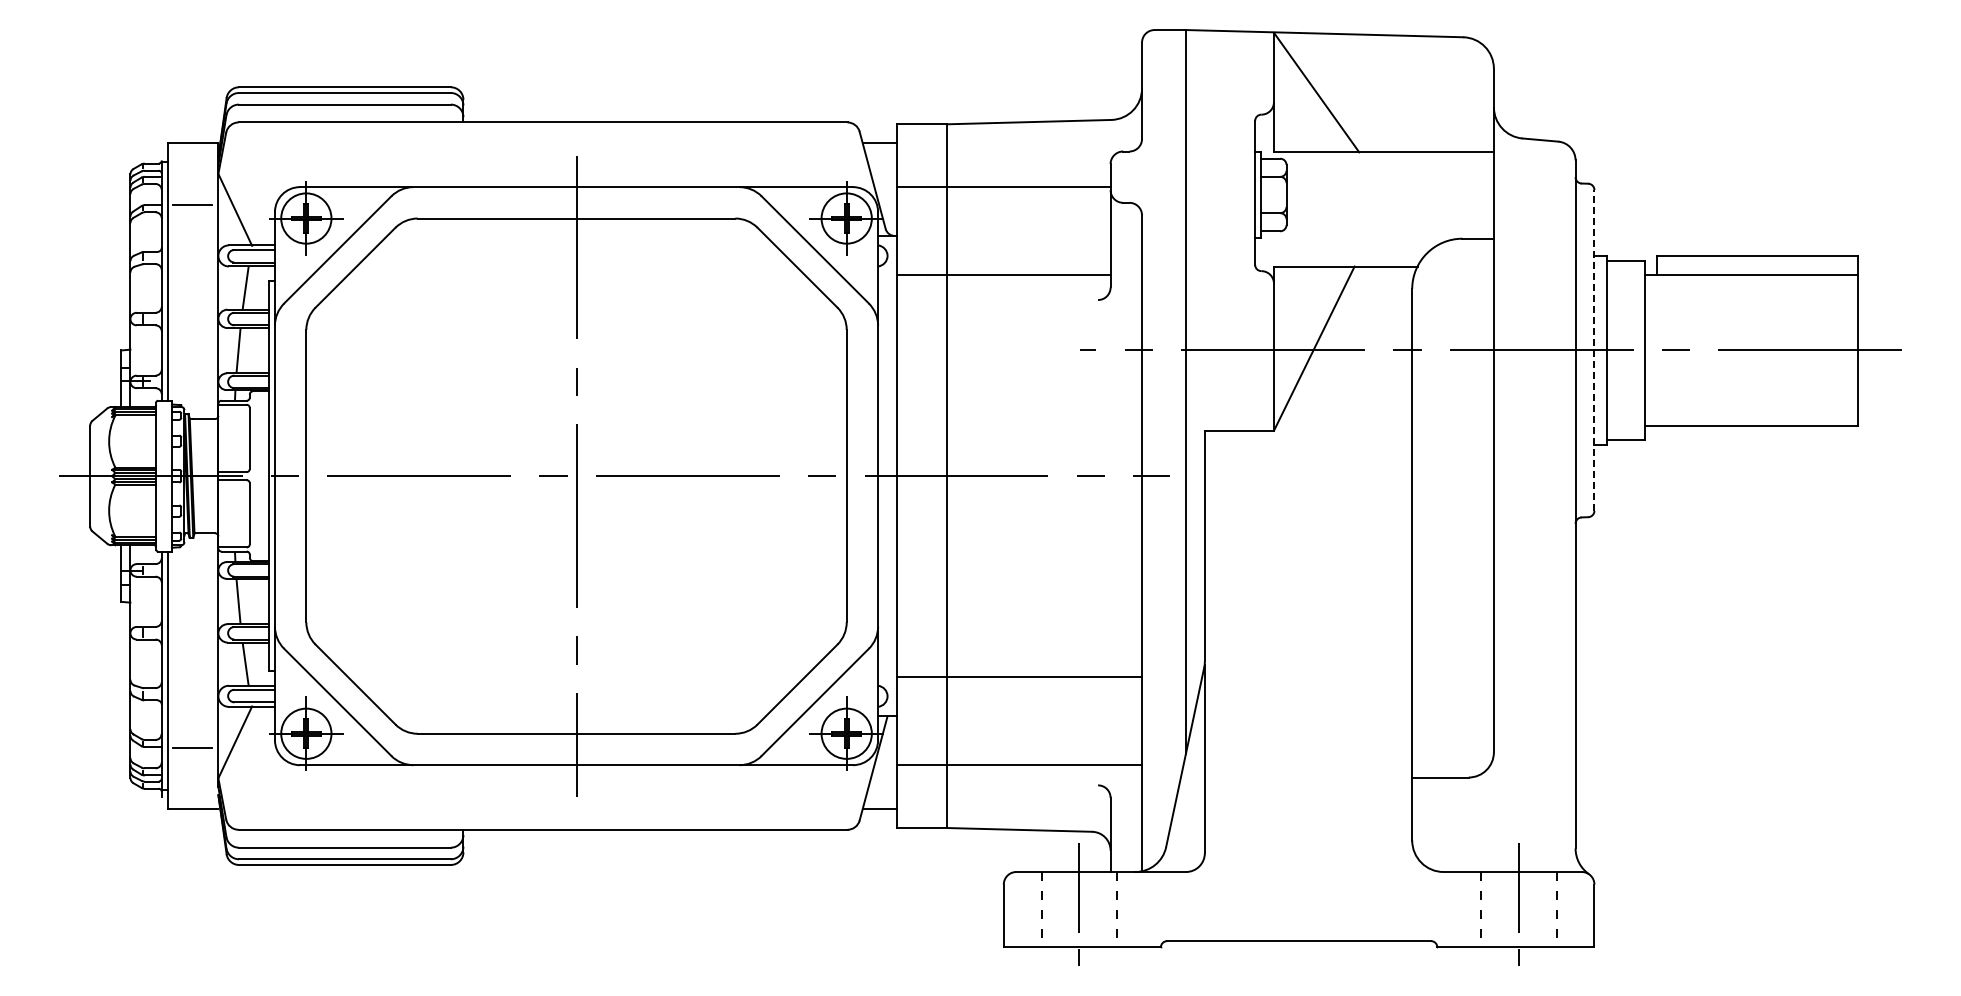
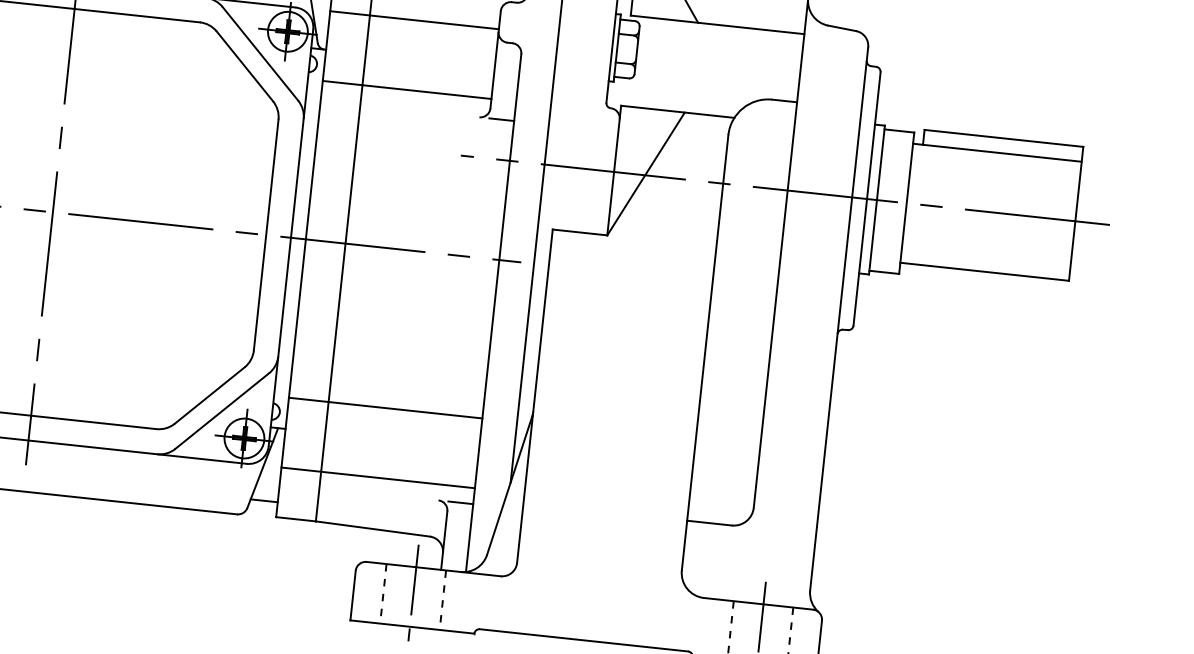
line: (1126, 300) -> (501, 120), added
line: (1594, 349) -> (867, 198), dashed -> solid
line: (1126, 785) -> (460, 502), added

